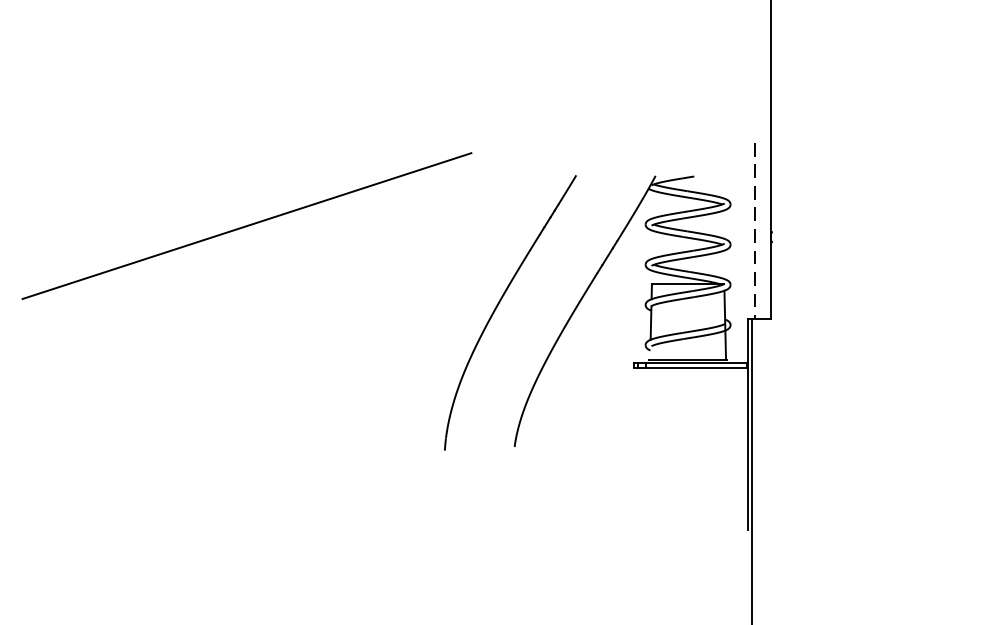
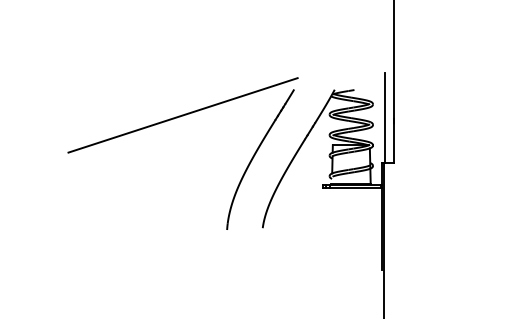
line: (245, 226) -> (182, 115), moved
line: (755, 230) -> (385, 117), dashed -> solid

